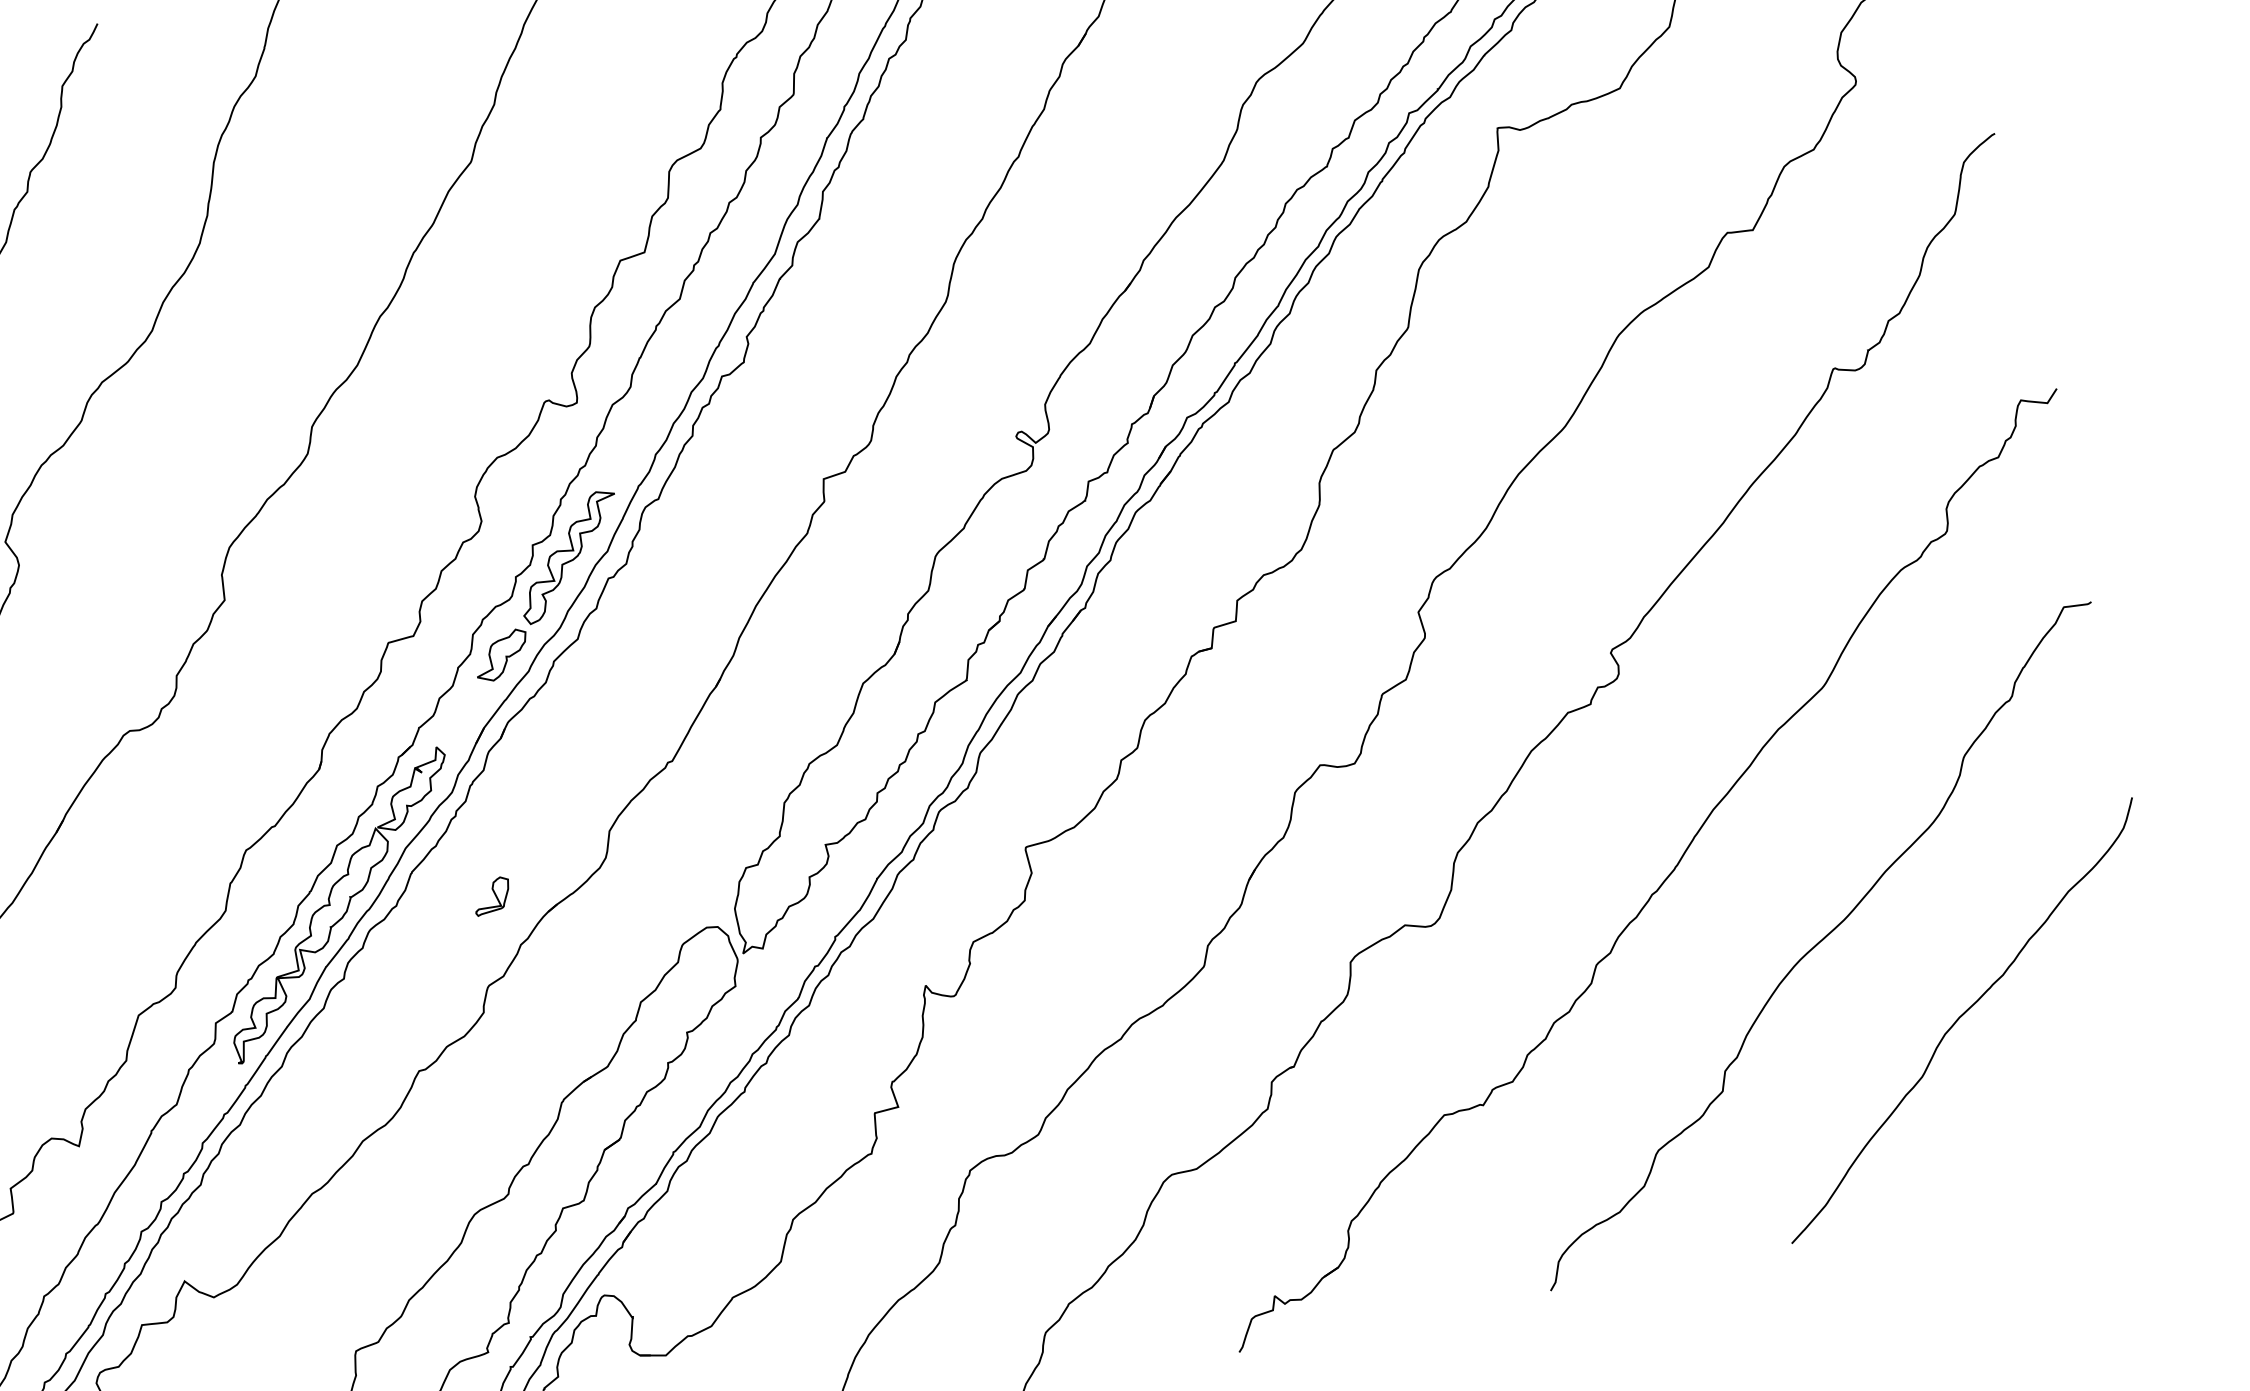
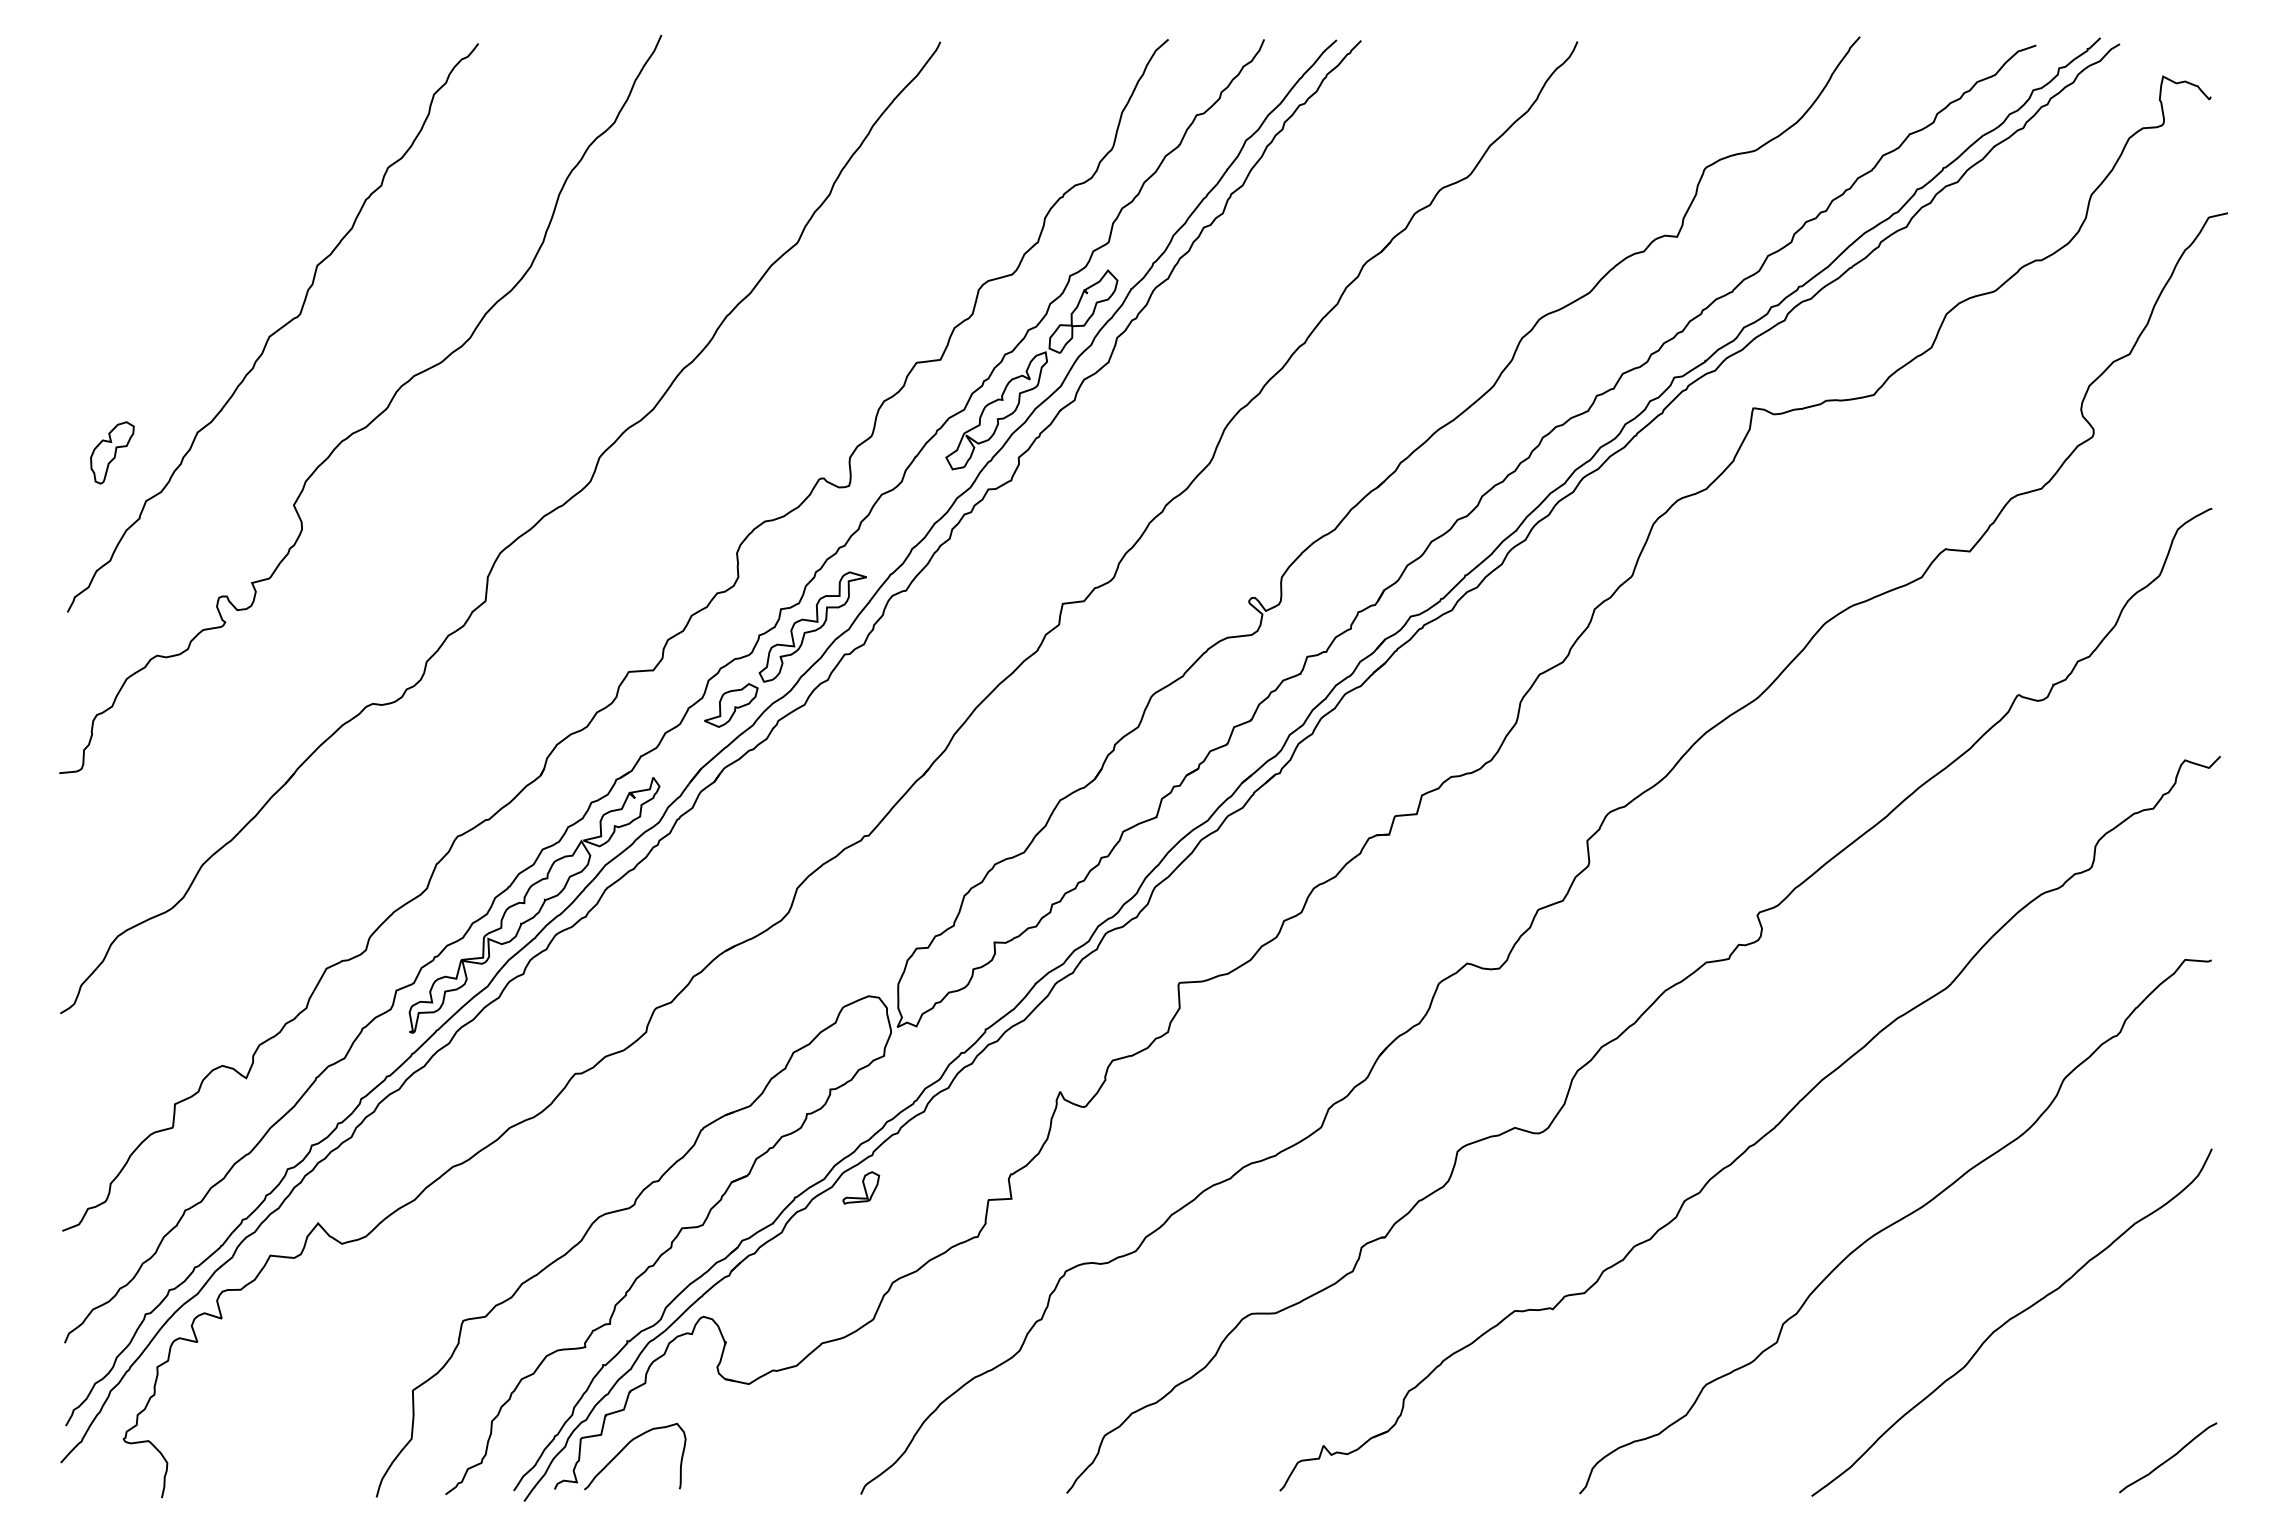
part: (740, 242) -> (1031, 369), added
part: (492, 895) -> (861, 1187), moved
curve: (2154, 1126) -> (2169, 1457), added

